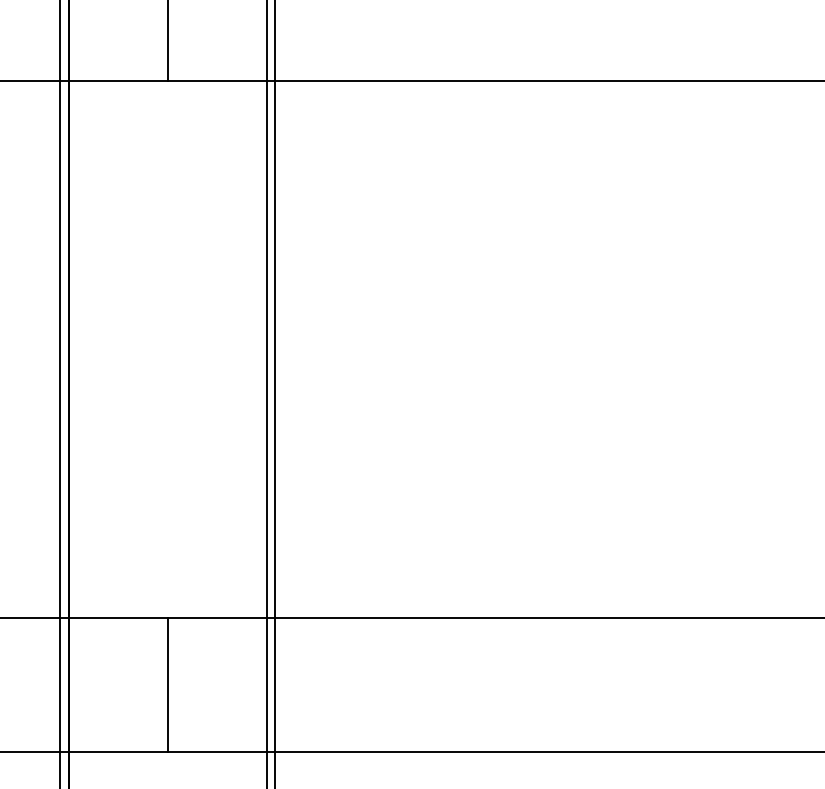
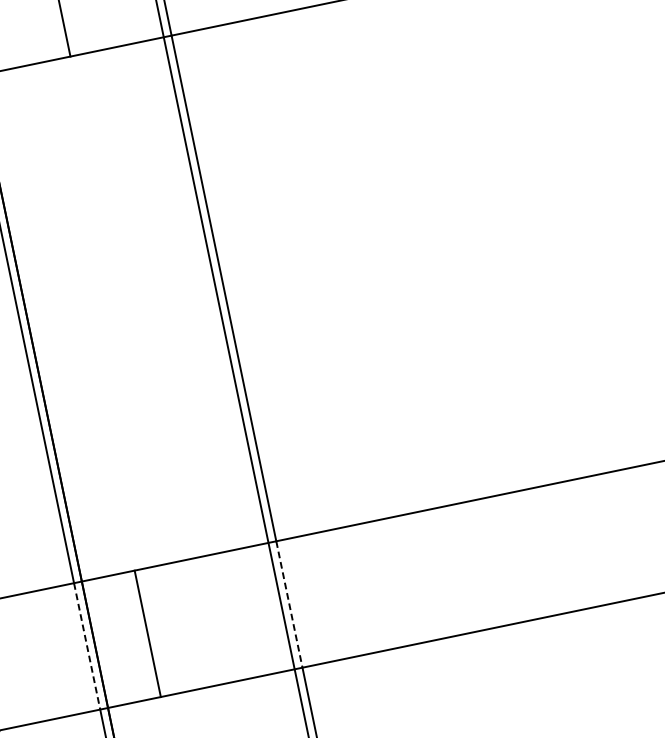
line: (167, 684) -> (147, 633), moved
line: (60, 685) -> (87, 646), solid -> dashed
line: (275, 685) -> (289, 604), solid -> dashed

